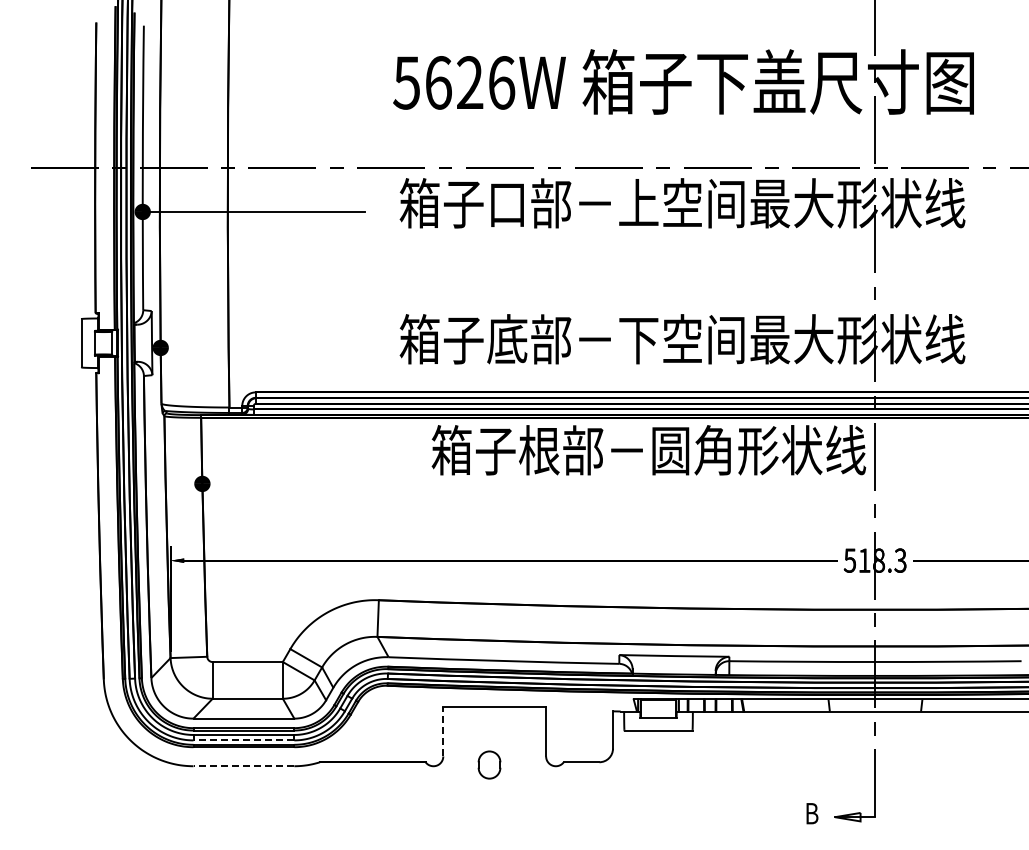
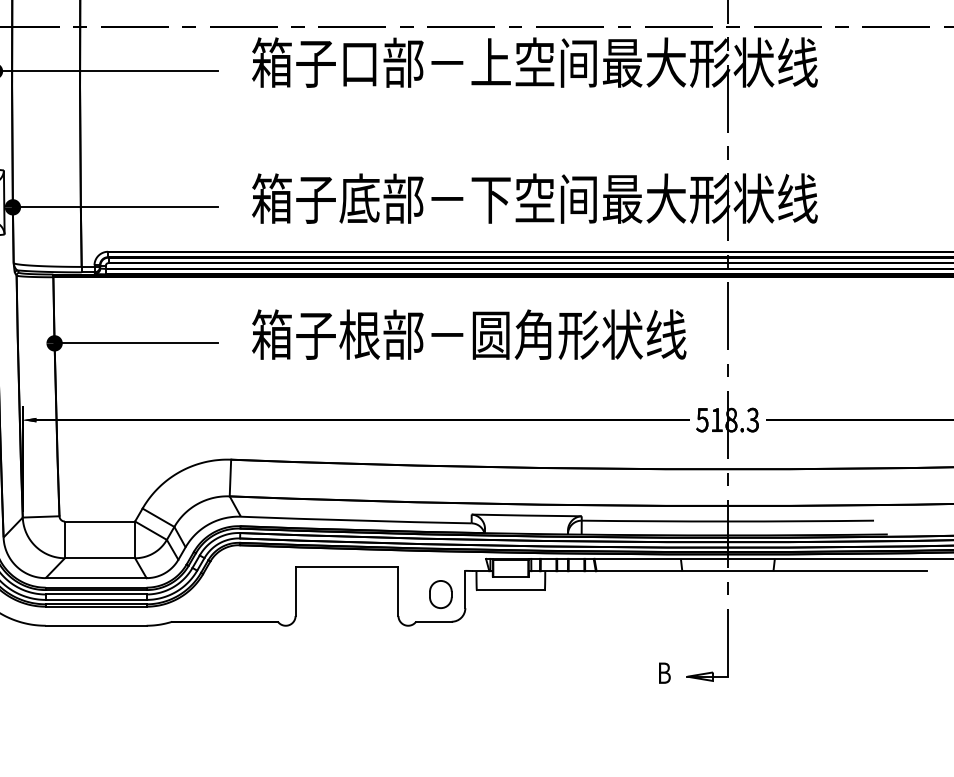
line: (262, 347) -> (114, 206), added
text: (648, 450) -> (468, 334), moved
line: (283, 483) -> (135, 342), added
line: (443, 731) -> (295, 591), dashed -> solid
line: (243, 740) -> (95, 600), dashed -> solid
part: (489, 764) -> (440, 594), moved
line: (243, 766) -> (95, 626), dashed -> solid

